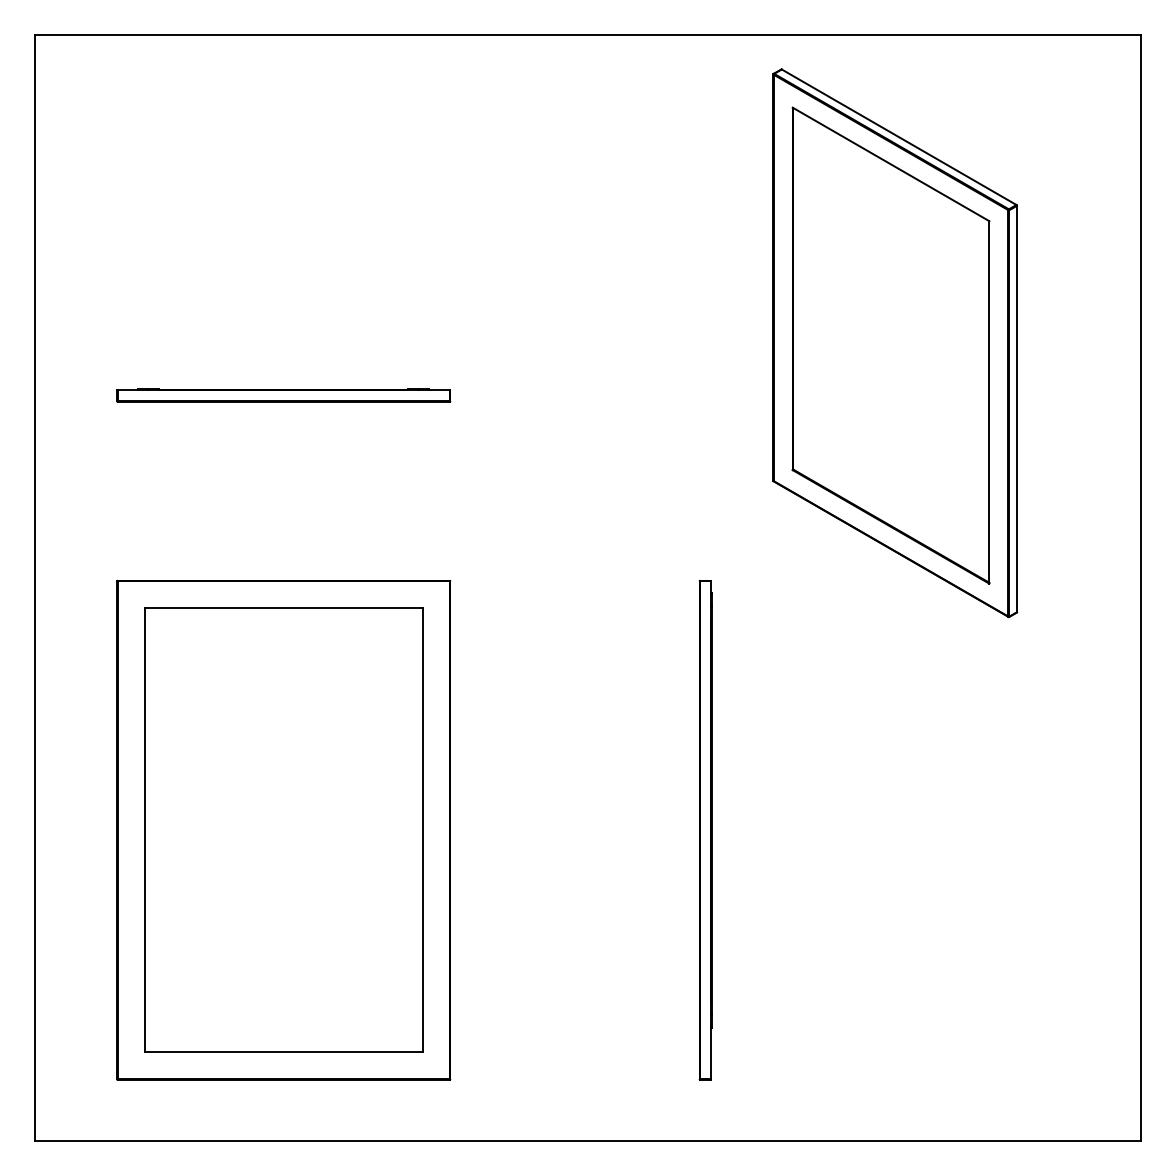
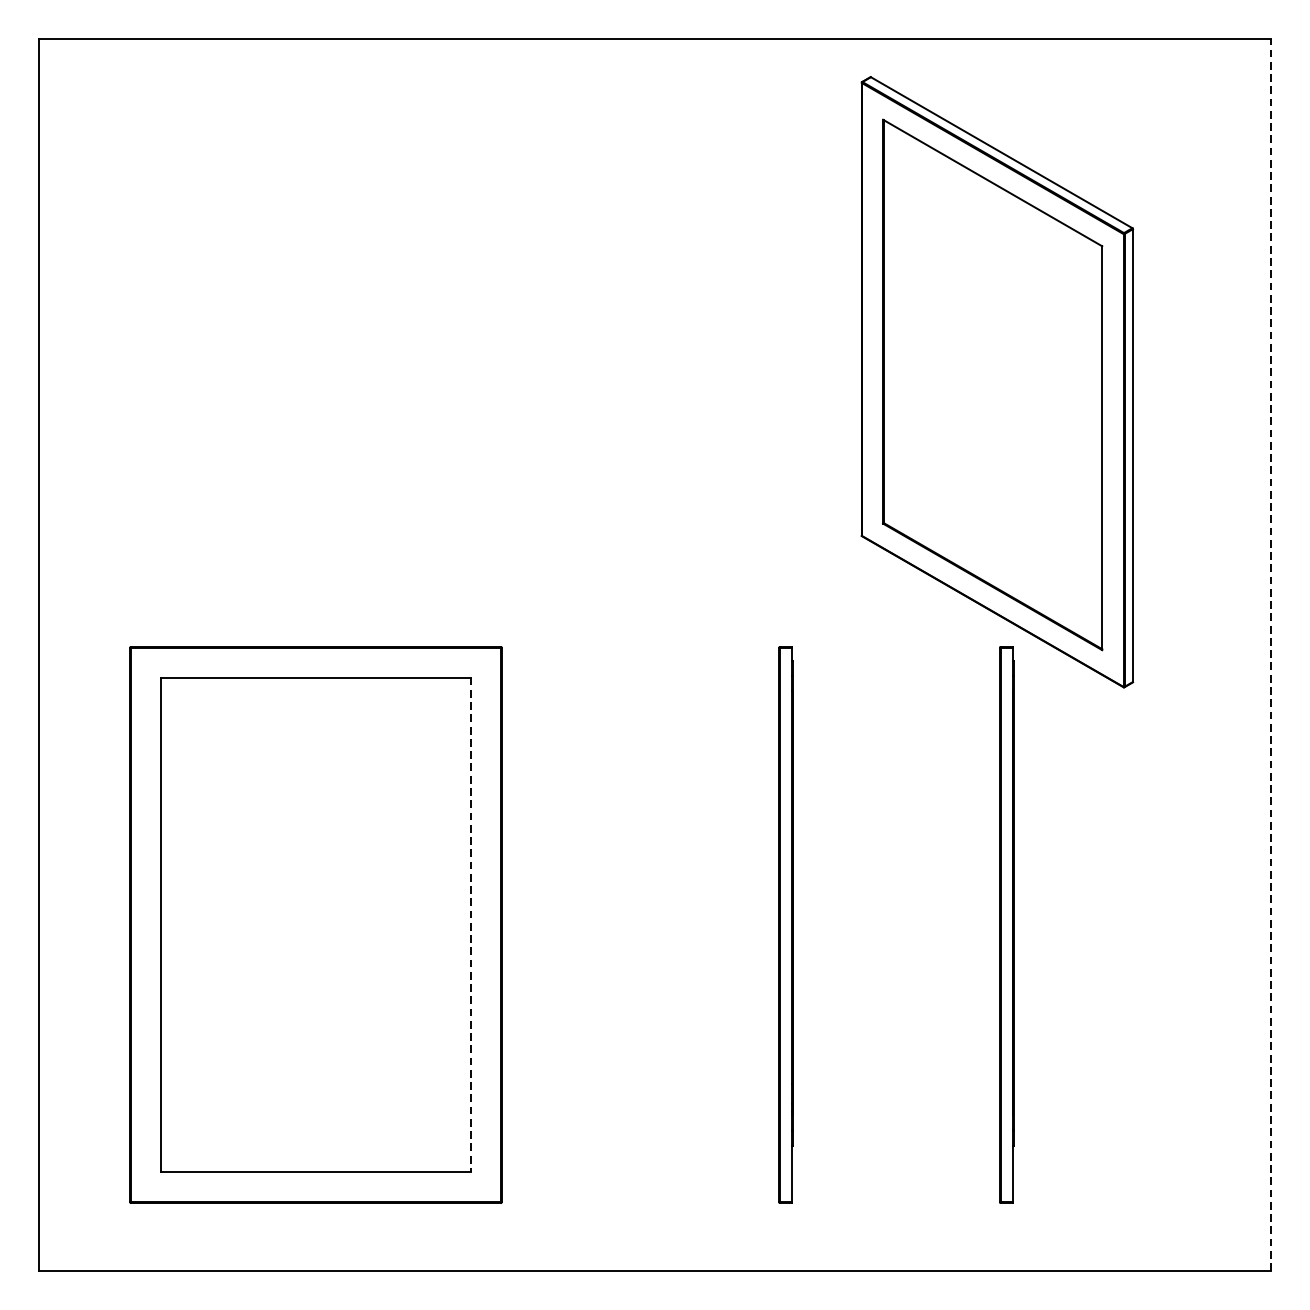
part: (283, 395) -> (315, 440), removed
line: (1140, 588) -> (1270, 655), solid -> dashed
line: (422, 830) -> (470, 925), solid -> dashed
part: (903, 830) -> (1006, 925), added

